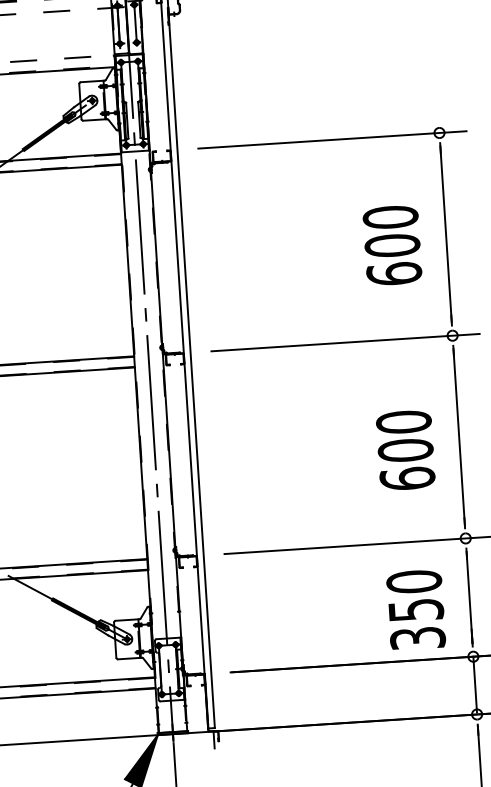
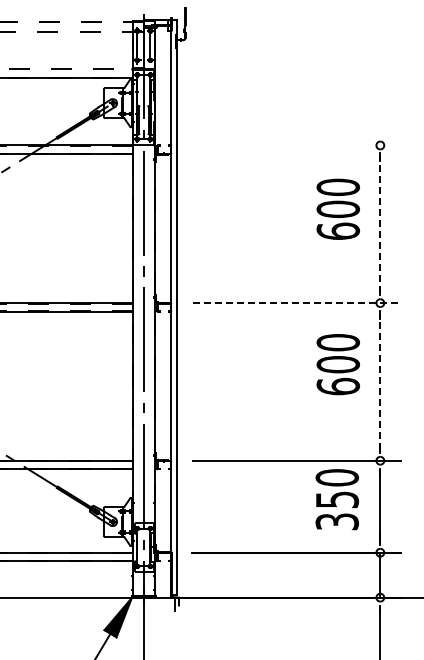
line: (331, 139) -> (296, 145), removed
line: (446, 233) -> (380, 223), solid -> dashed
text: (392, 244) -> (338, 208), moved
line: (346, 343) -> (297, 303), solid -> dashed
line: (459, 436) -> (380, 381), solid -> dashed
text: (405, 450) -> (338, 364), moved
text: (416, 609) -> (337, 499), moved

